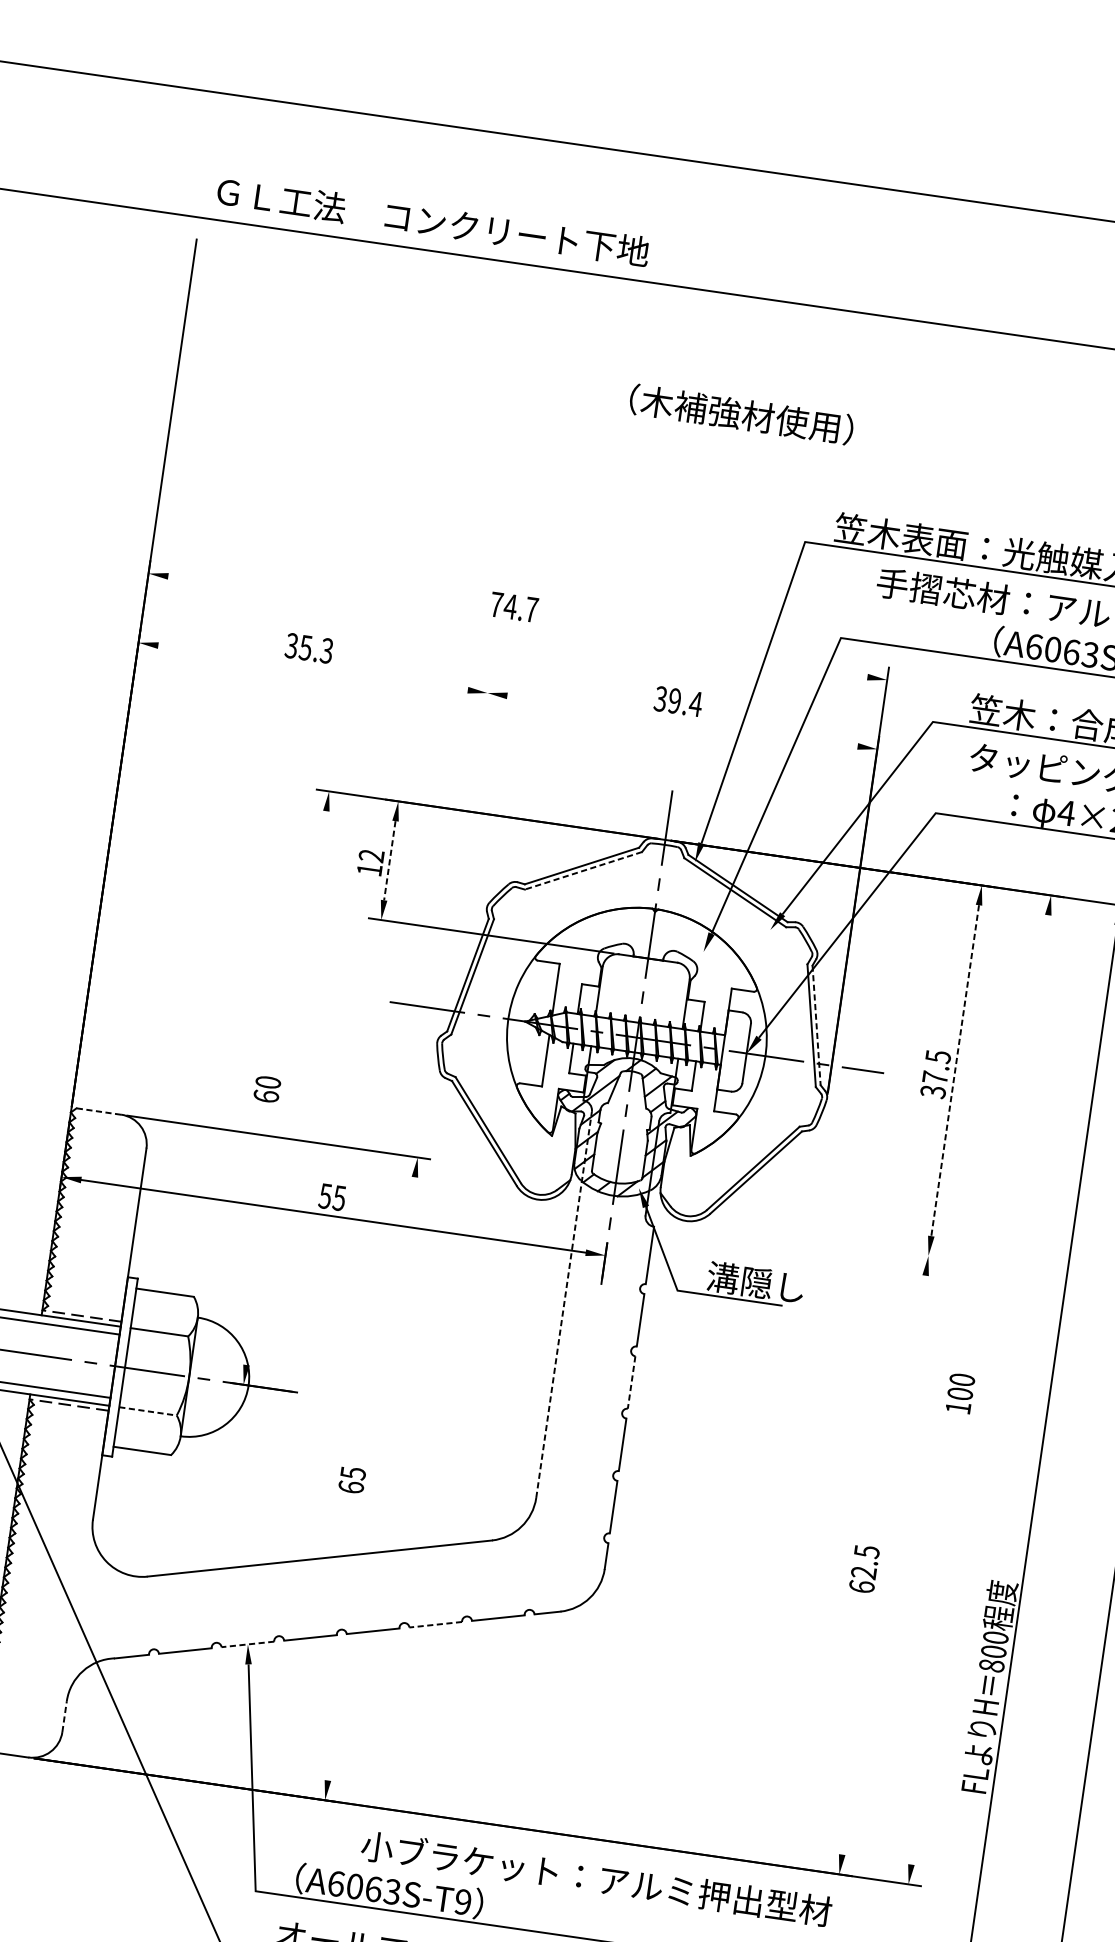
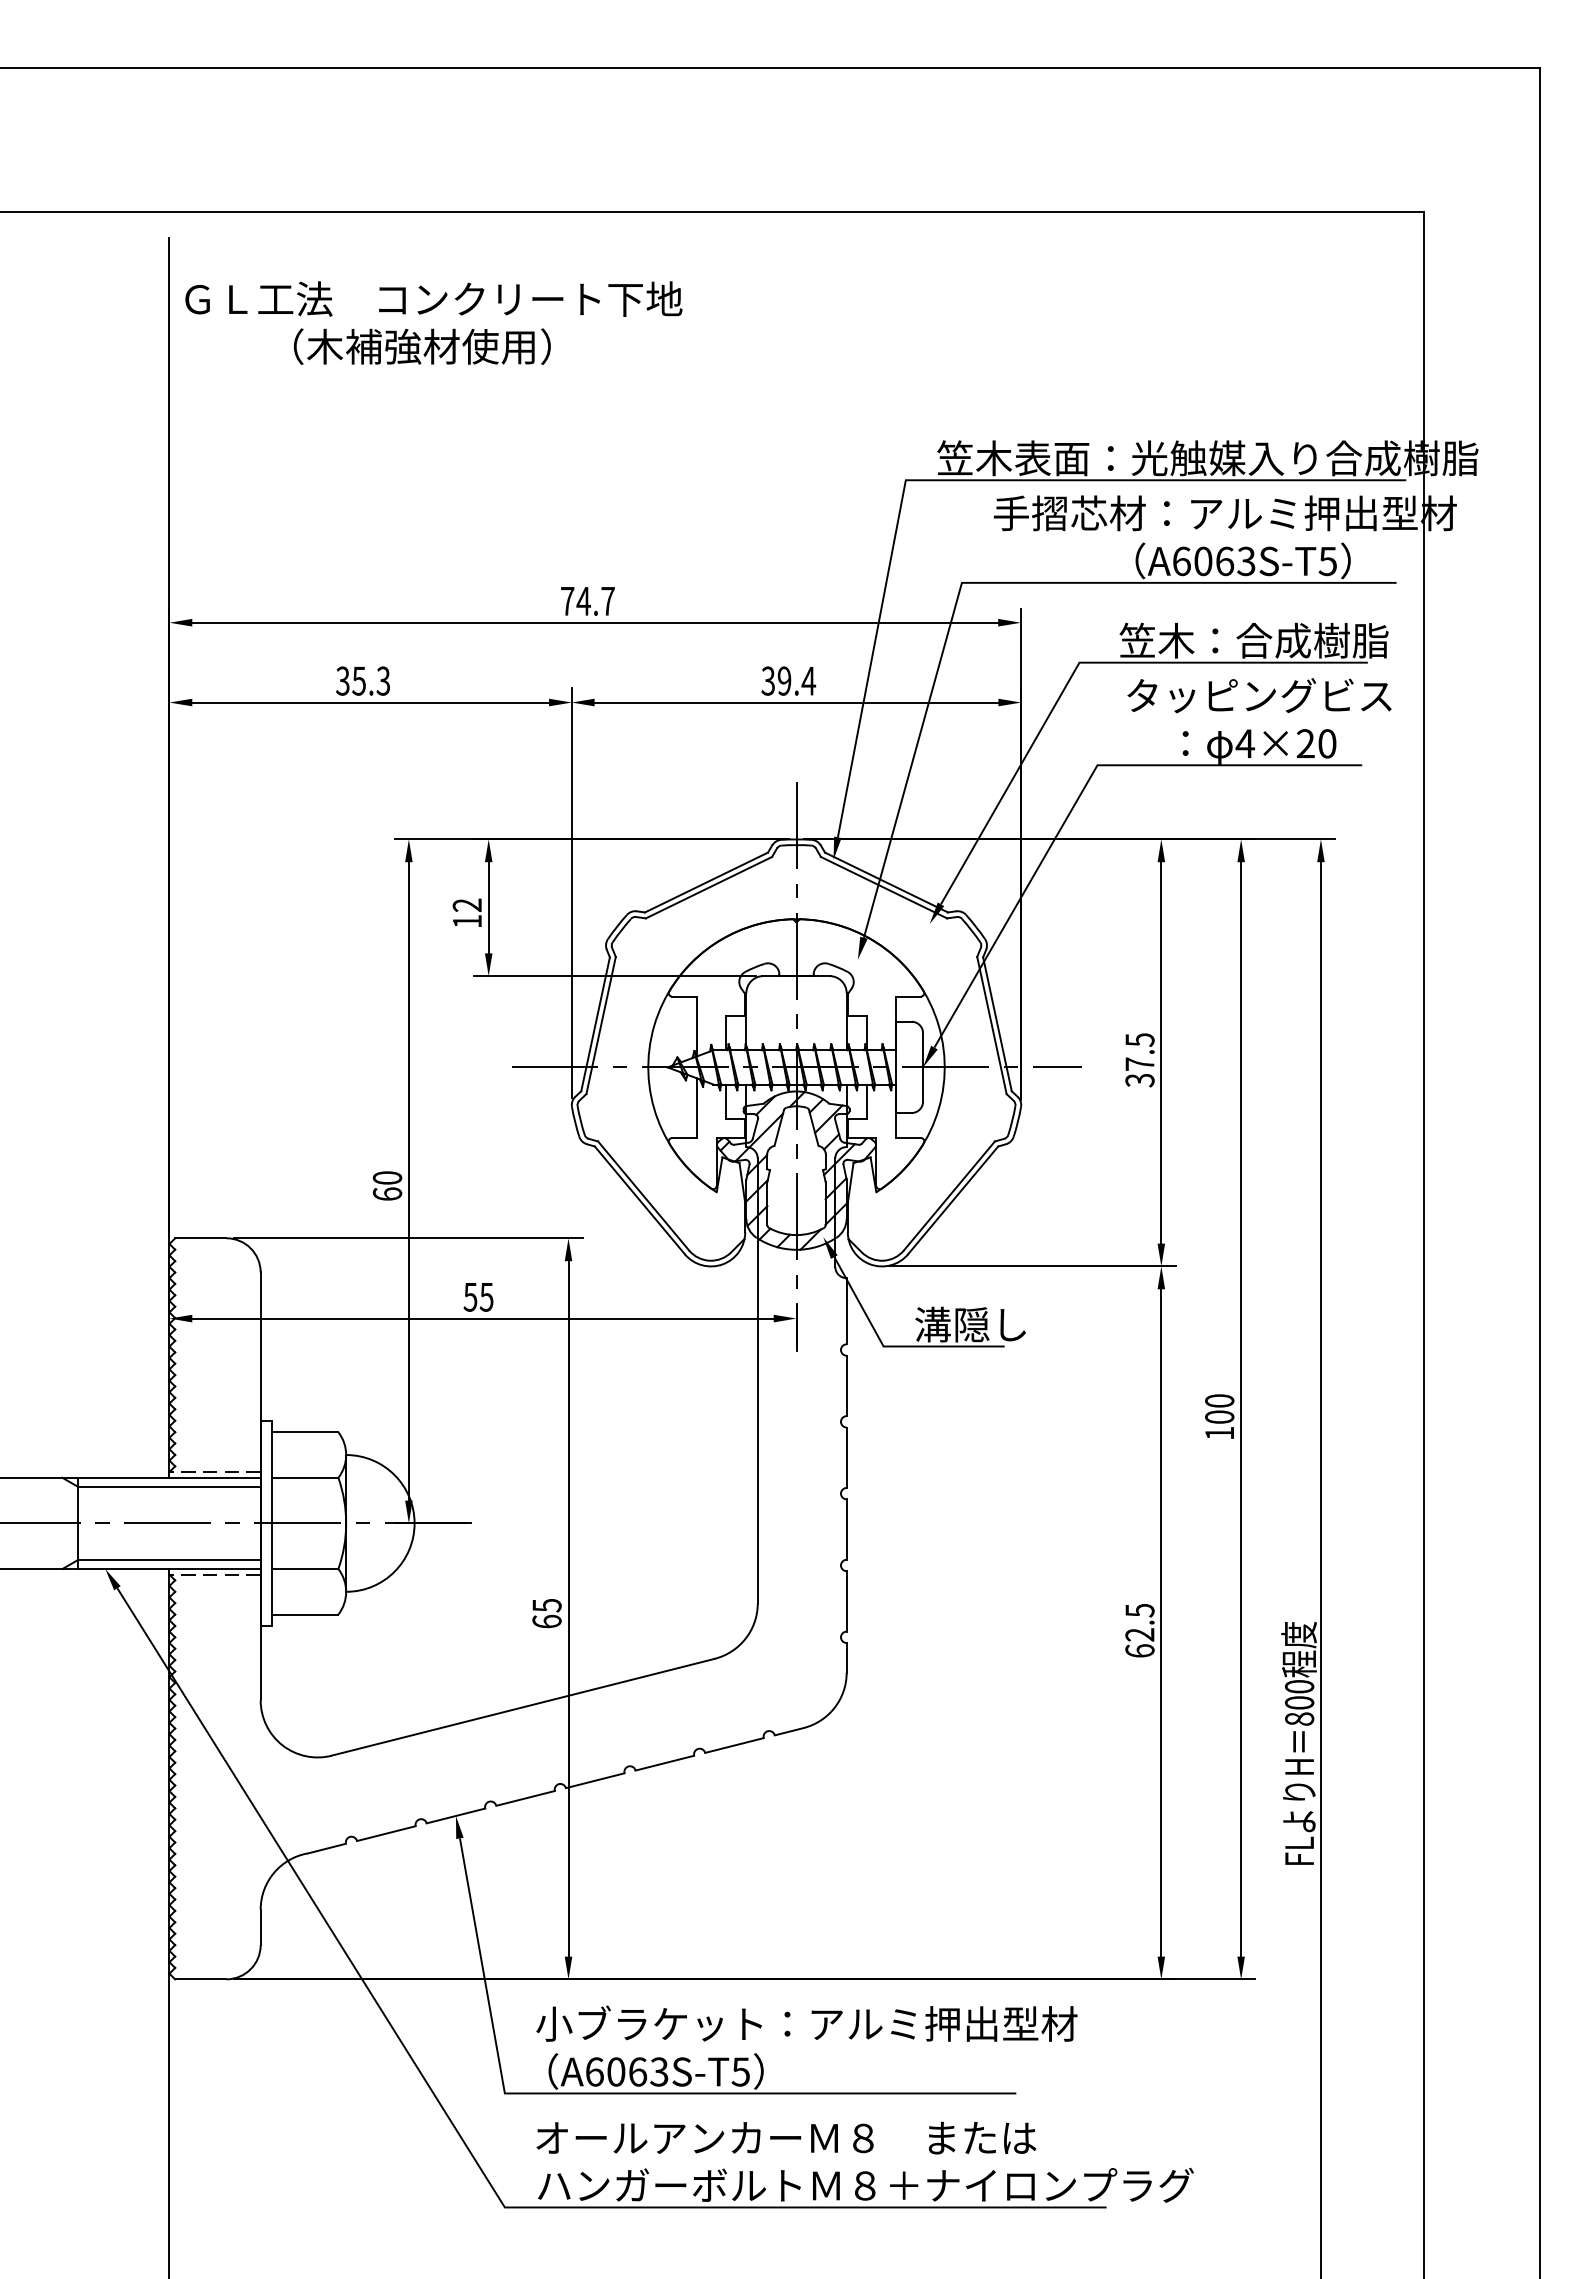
text: (433, 221) -> (433, 298), moved
text: (741, 414) -> (422, 346), moved
line: (518, 626) -> (595, 622), added
line: (312, 667) -> (370, 702), added
line: (682, 721) -> (796, 702), added
line: (463, 857) -> (571, 892), added
line: (389, 860) -> (488, 907), dashed -> solid
line: (583, 870) -> (708, 887), dashed -> solid
line: (816, 1025) -> (997, 1024), dashed -> solid
line: (955, 1070) -> (1161, 1052), dashed -> solid
line: (286, 1088) -> (408, 1181), added
line: (98, 1111) -> (200, 1238), dashed -> solid
line: (816, 1239) -> (1032, 1266), added
line: (563, 1305) -> (757, 1381), dashed -> solid
line: (631, 1383) -> (846, 1458), dashed -> solid
line: (980, 1390) -> (1241, 1409), added
line: (148, 1411) -> (305, 1569), dashed -> solid
line: (371, 1478) -> (568, 1608), added
line: (884, 1564) -> (1161, 1622), added
line: (435, 1624) -> (664, 1763), dashed -> solid
line: (247, 1644) -> (455, 1816), dashed -> solid
line: (64, 1716) -> (260, 1927), dashed -> solid
text: (596, 1878) -> (806, 2023), moved
text: (462, 1901) -> (740, 2071), A6063S-T9 -> A6063S-T5

